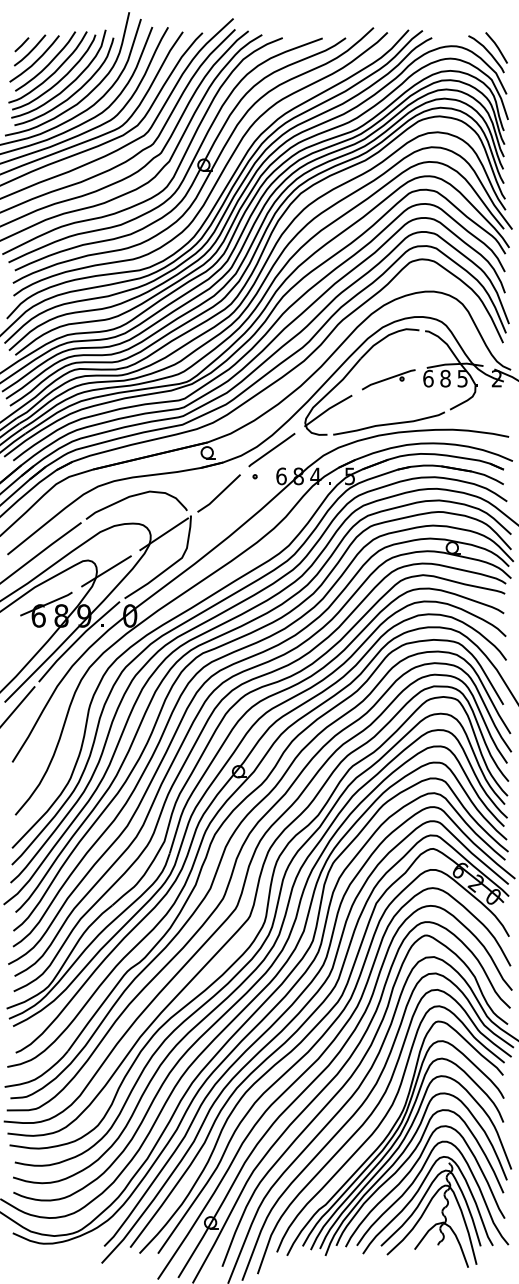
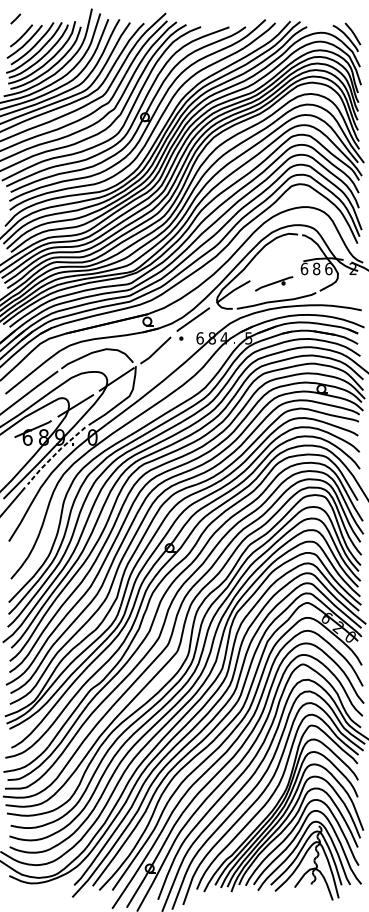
line: (21, 44) -> (15, 18), moved
text: (462, 378) -> (328, 268), 5 -> 6
part: (388, 379) -> (273, 283), moved
line: (77, 639) -> (55, 454), solid -> dashed

